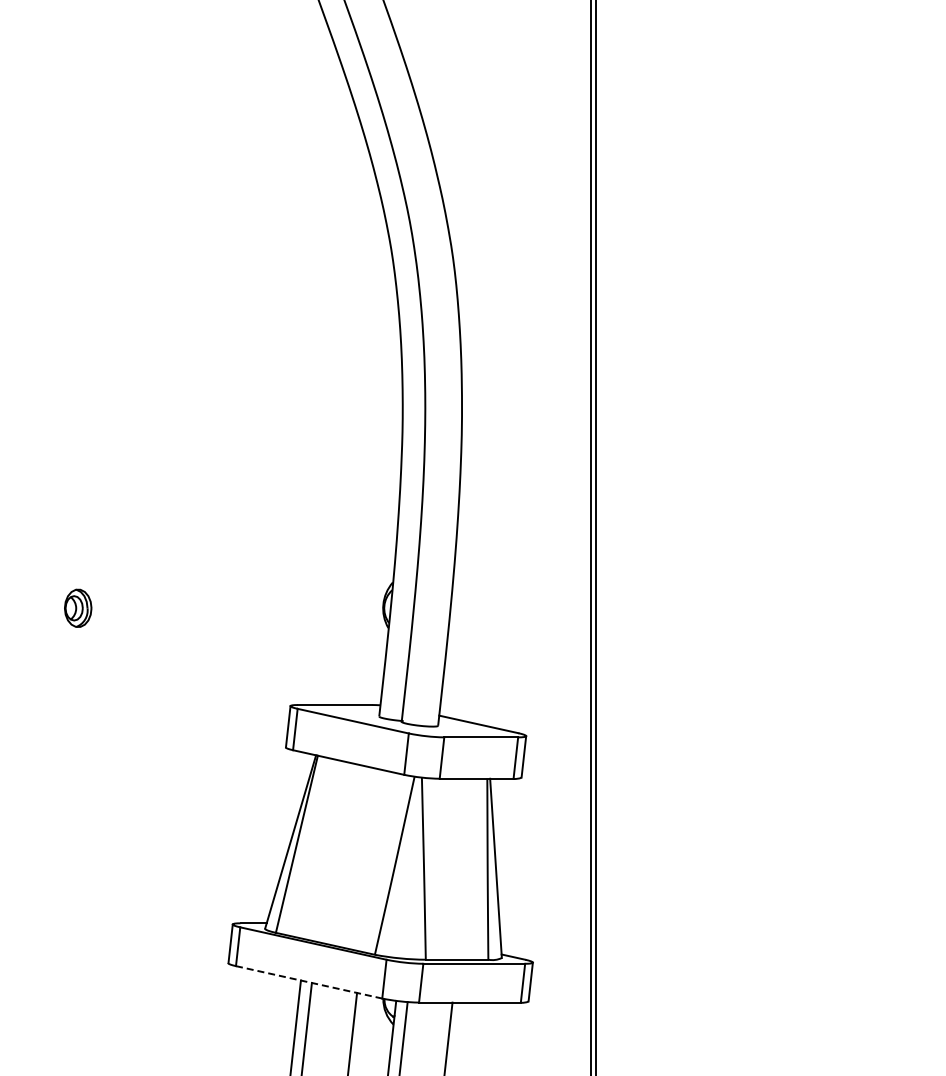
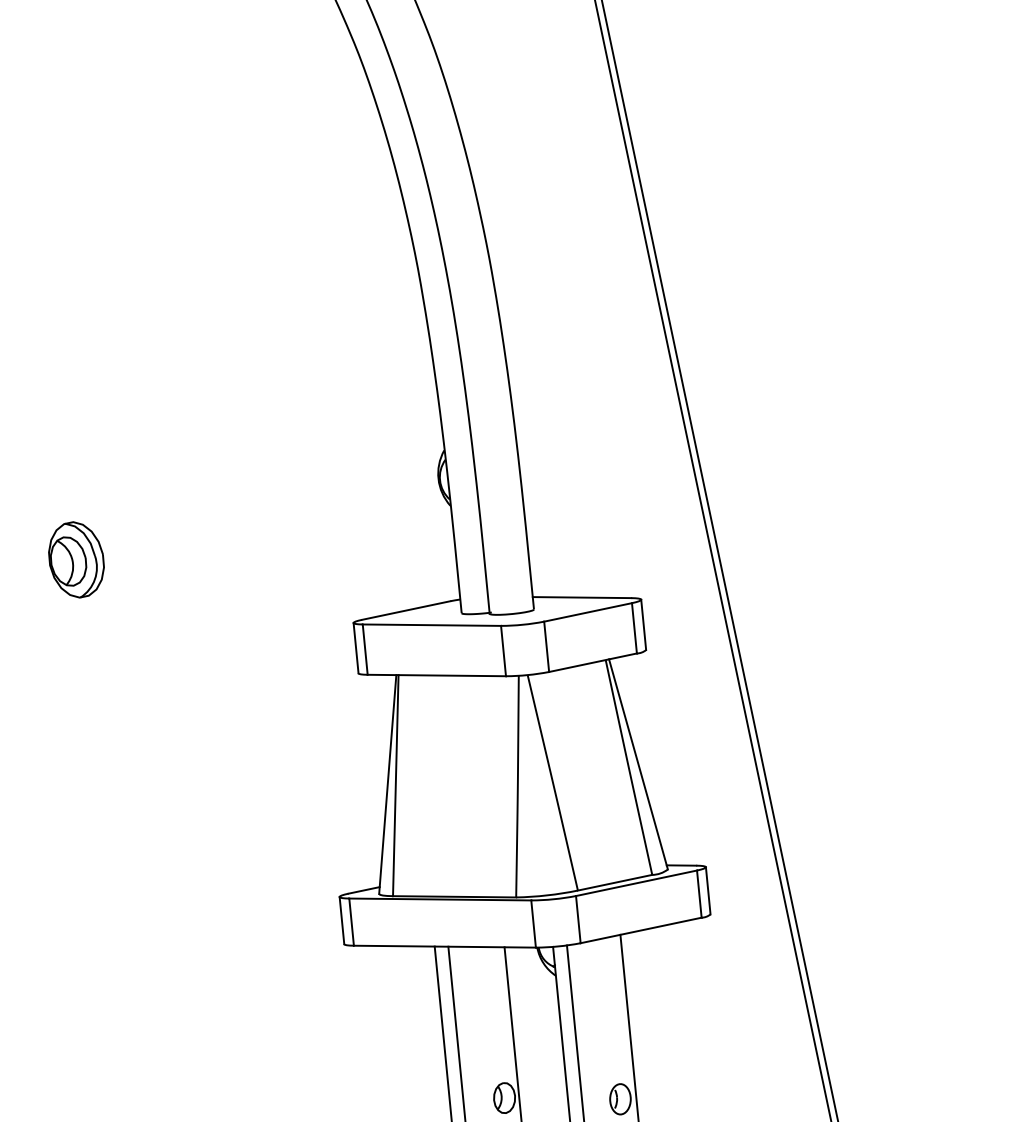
part: (78, 608) -> (77, 560), size x1.67
line: (309, 982) -> (445, 946), dashed -> solid

